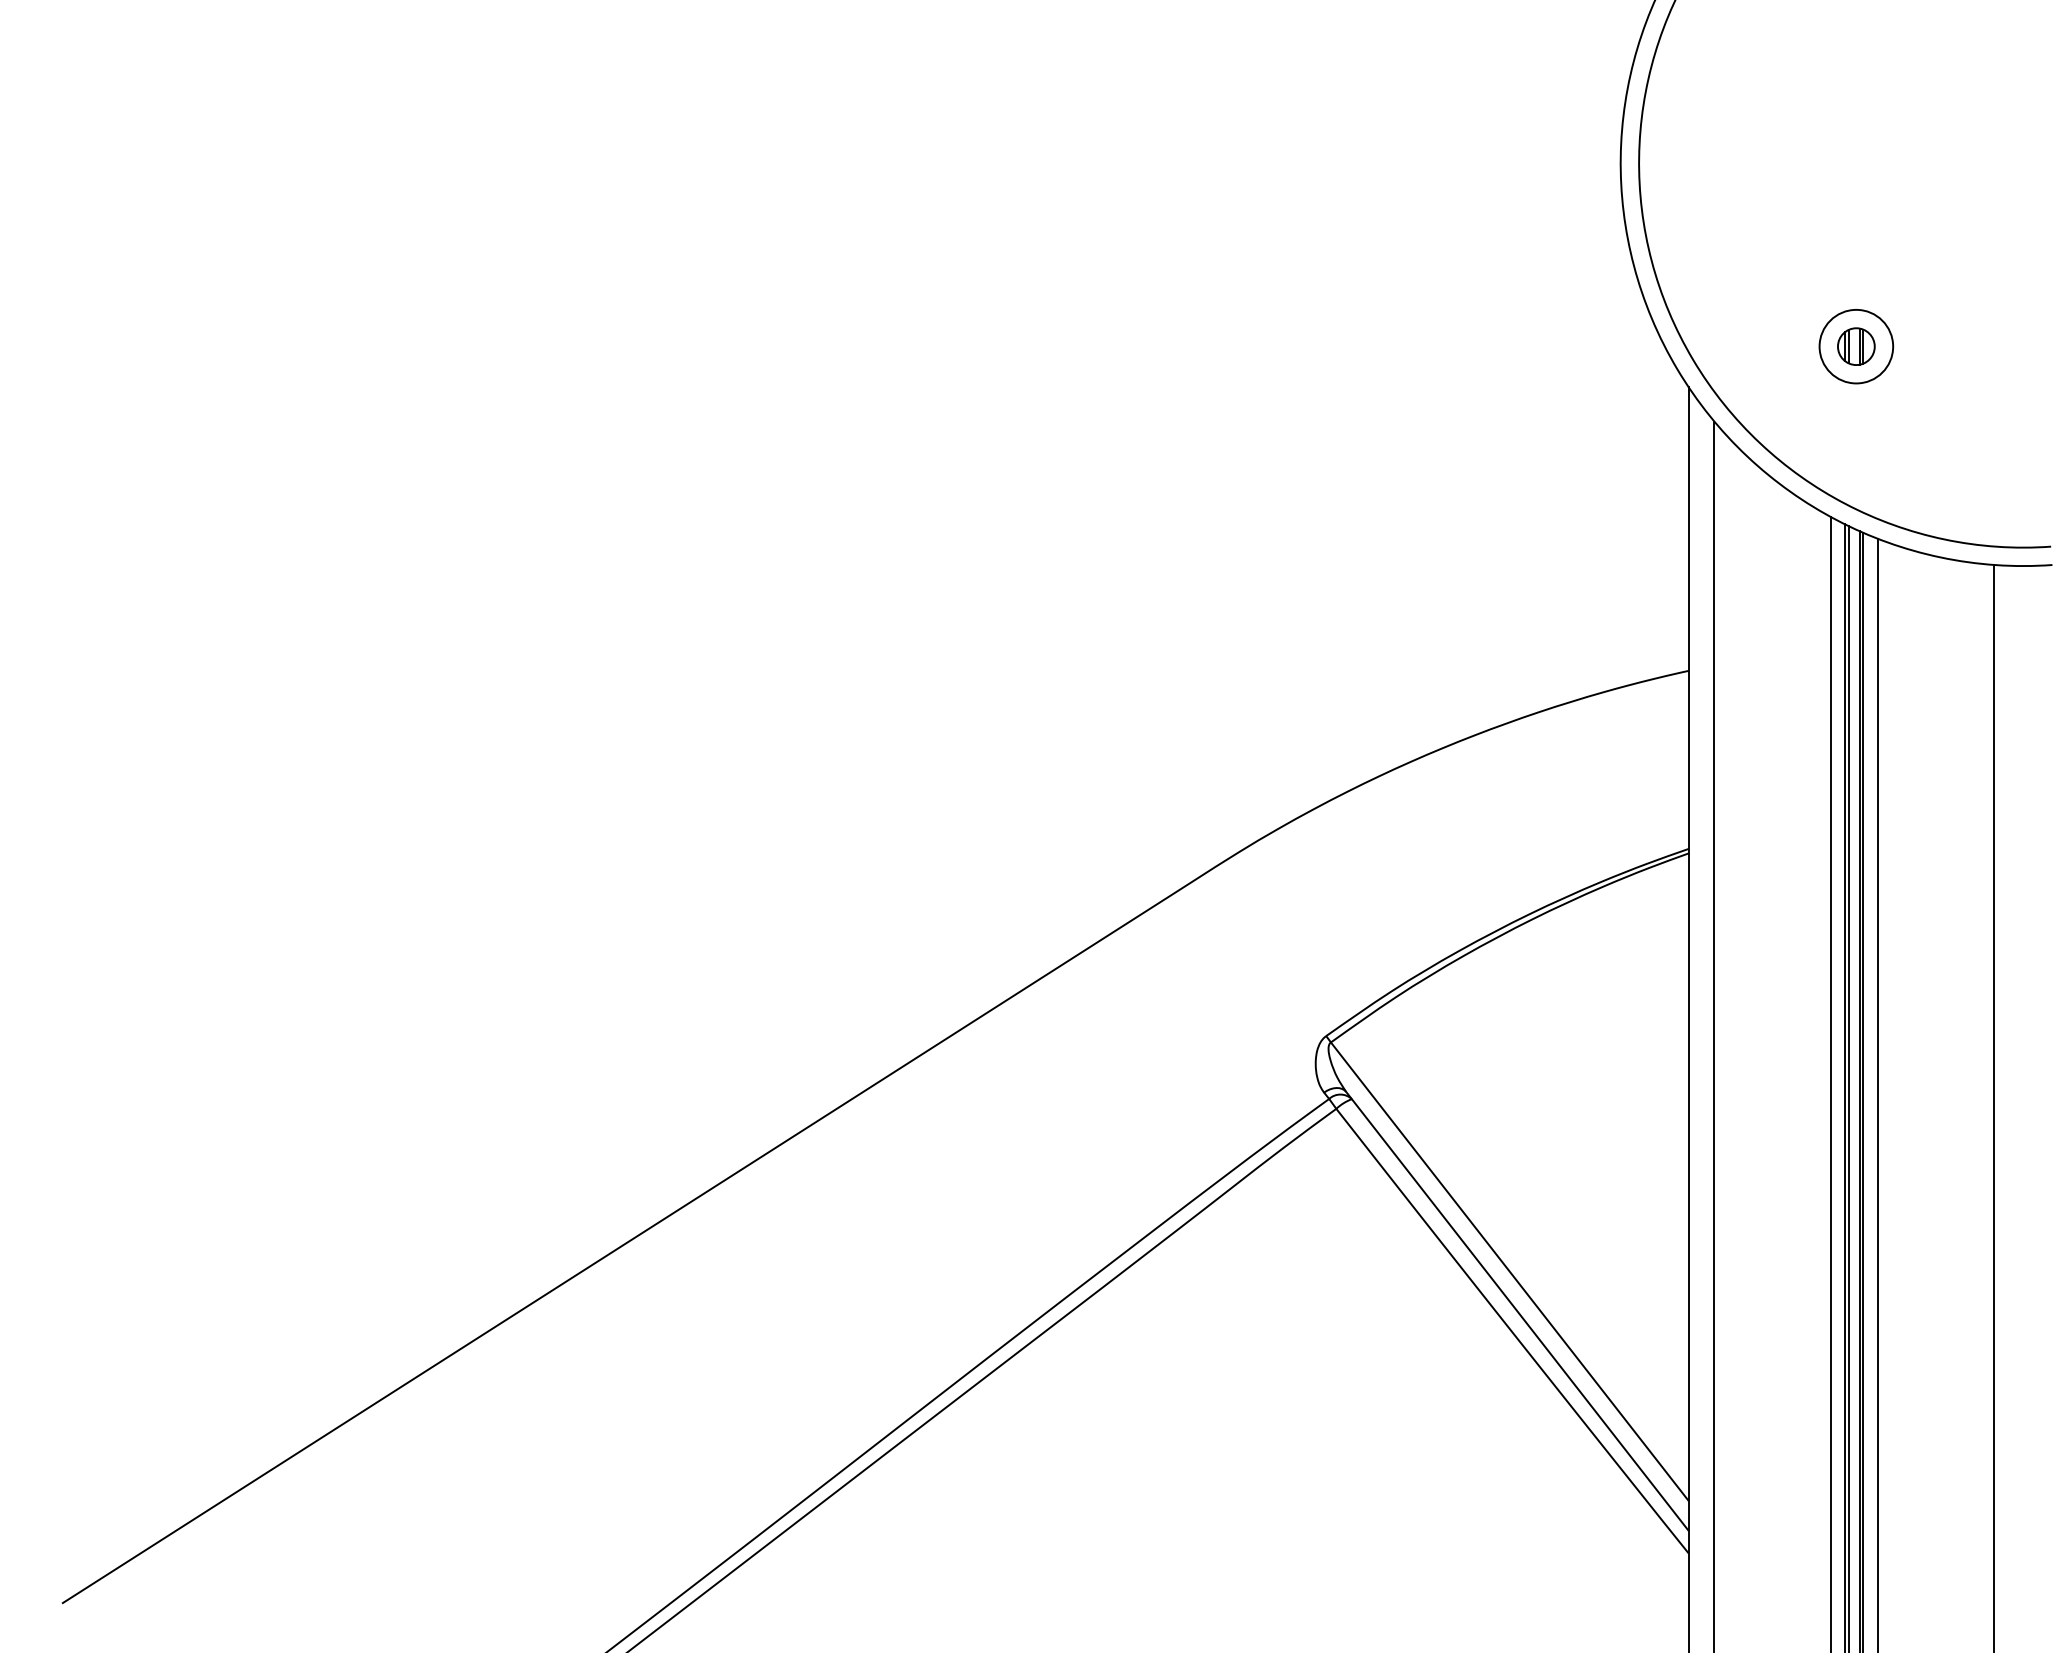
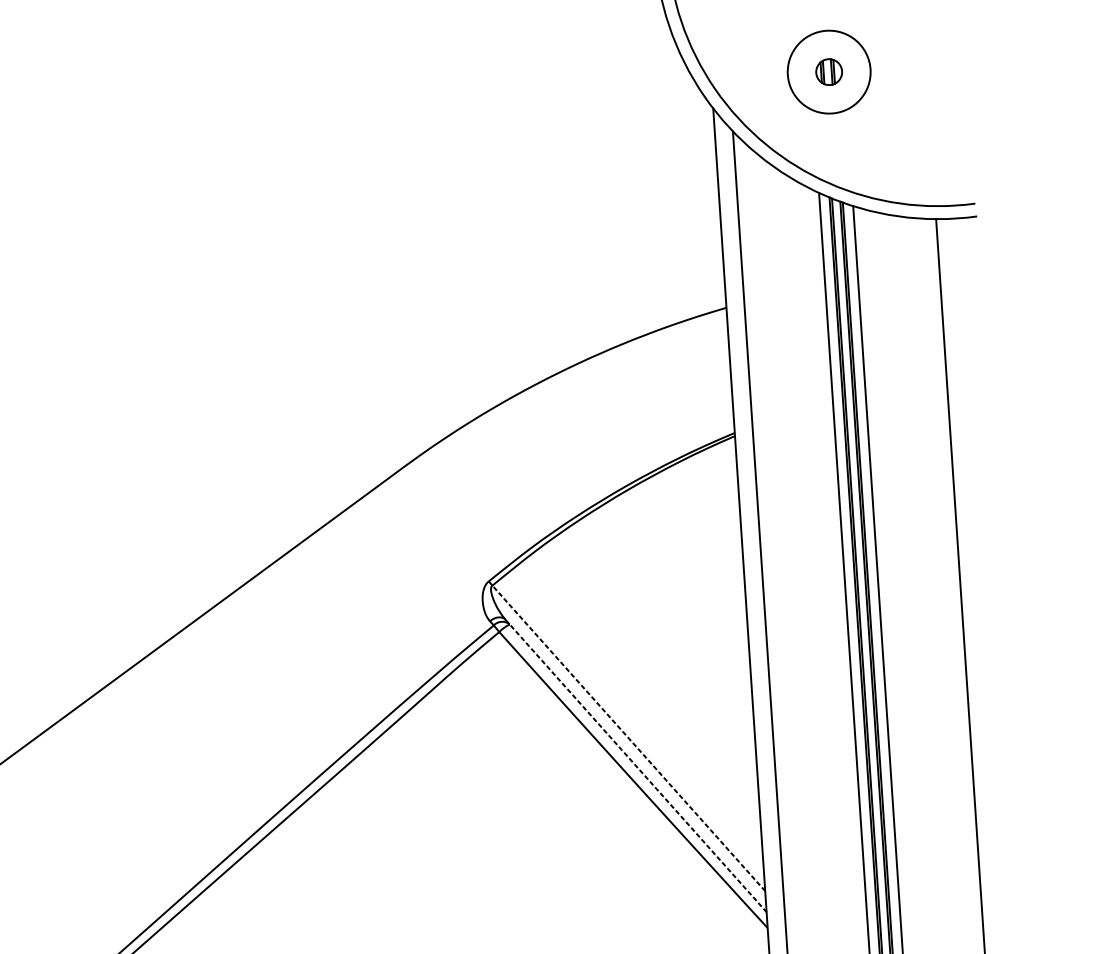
circle: (1856, 346) -> (829, 72), size x1.6
line: (1510, 1272) -> (629, 738), solid -> dashed
line: (1517, 1311) -> (636, 766), solid -> dashed

